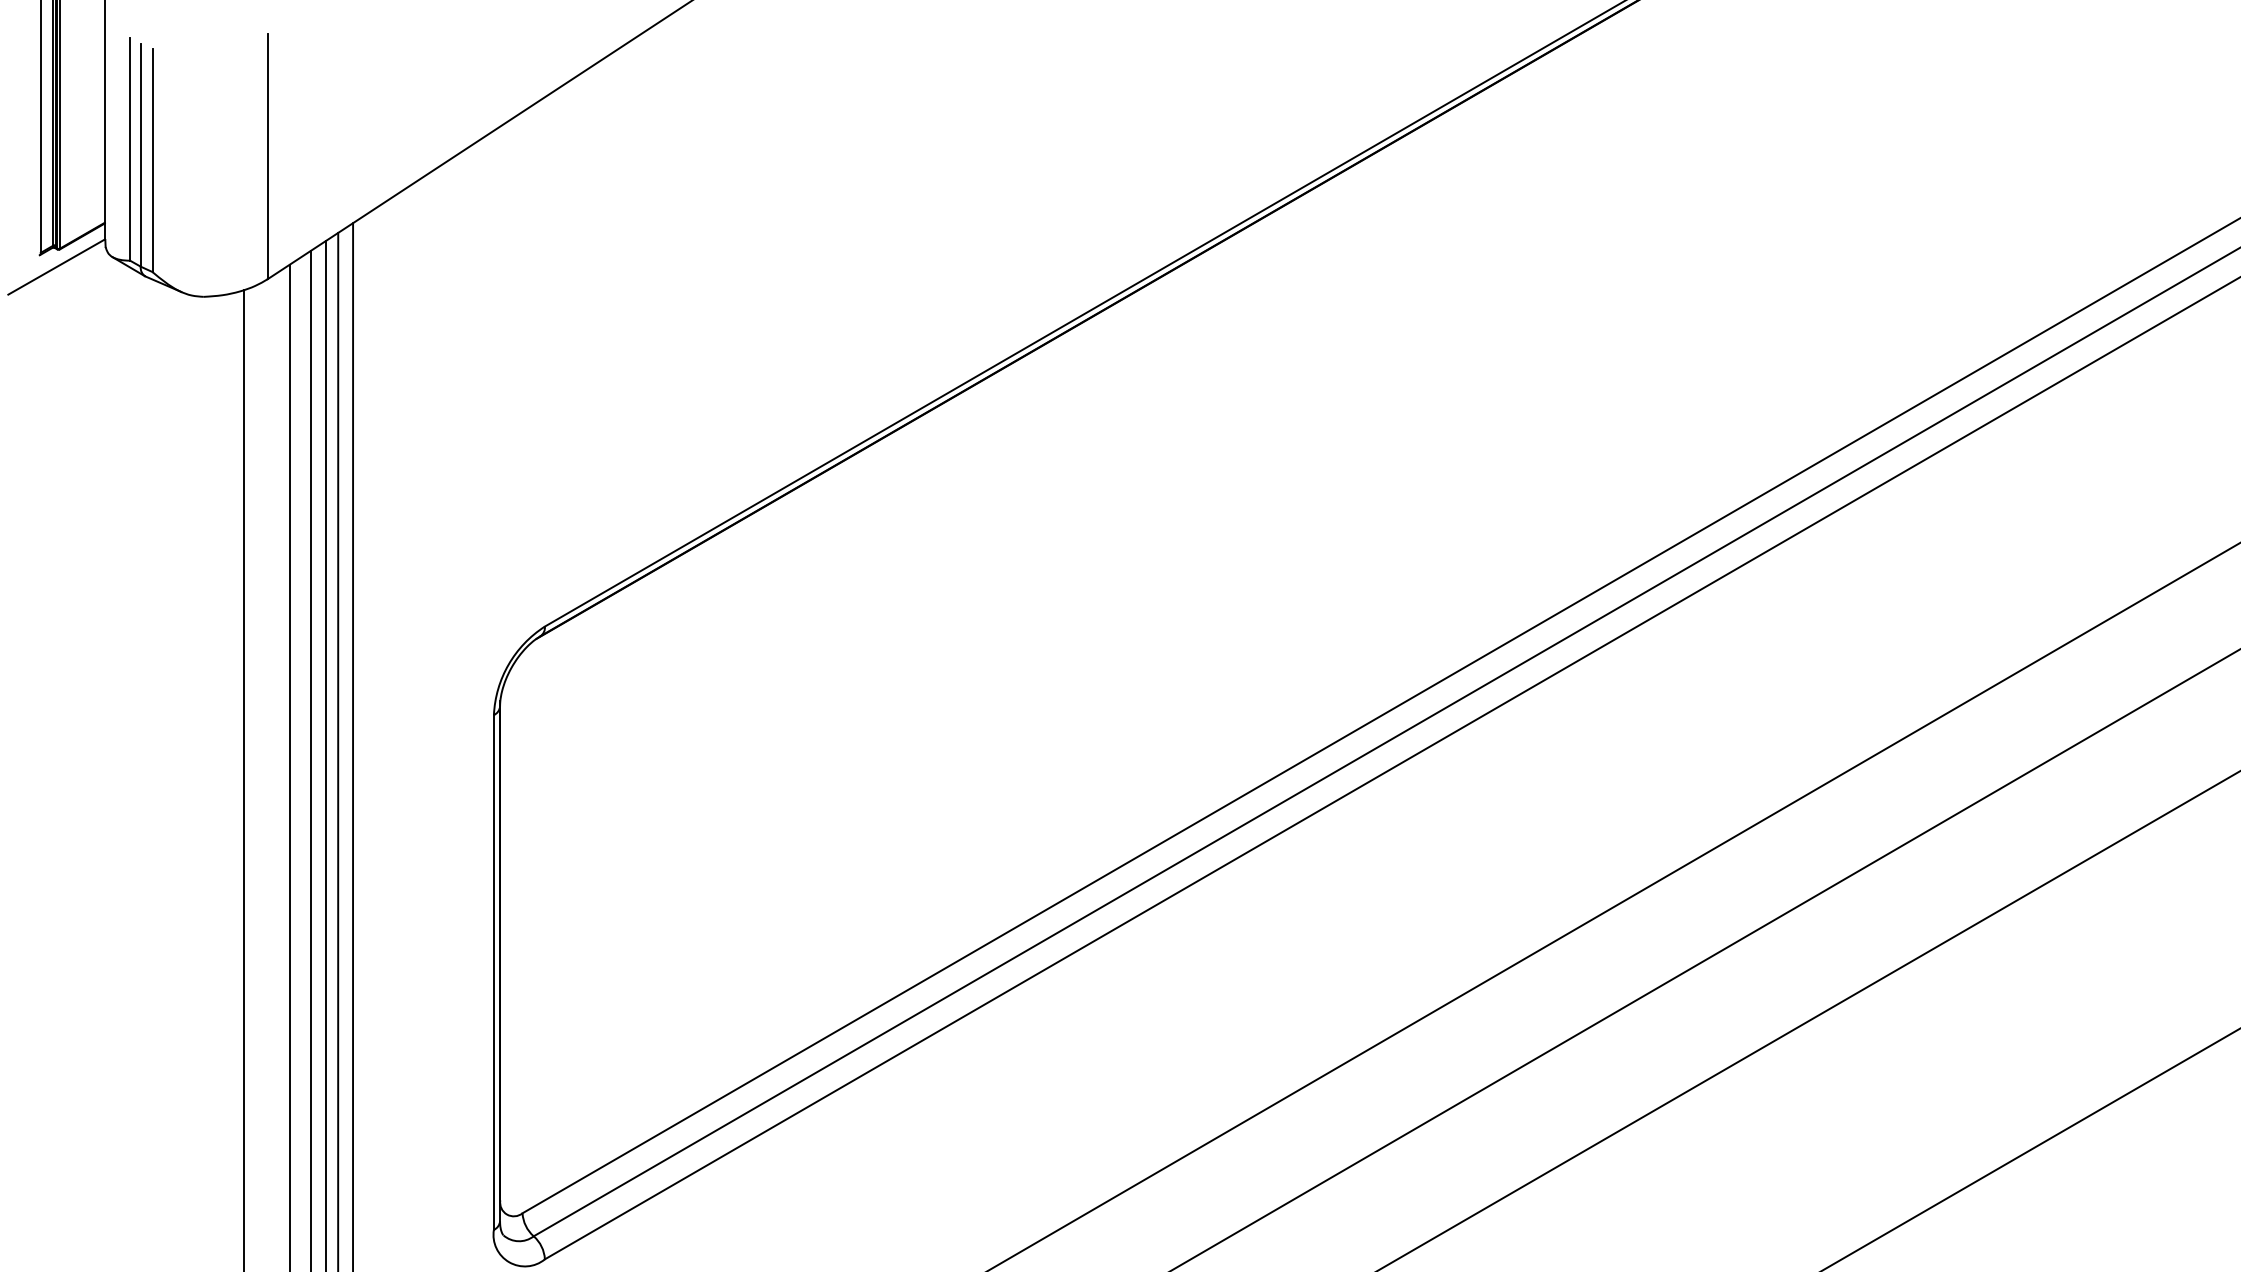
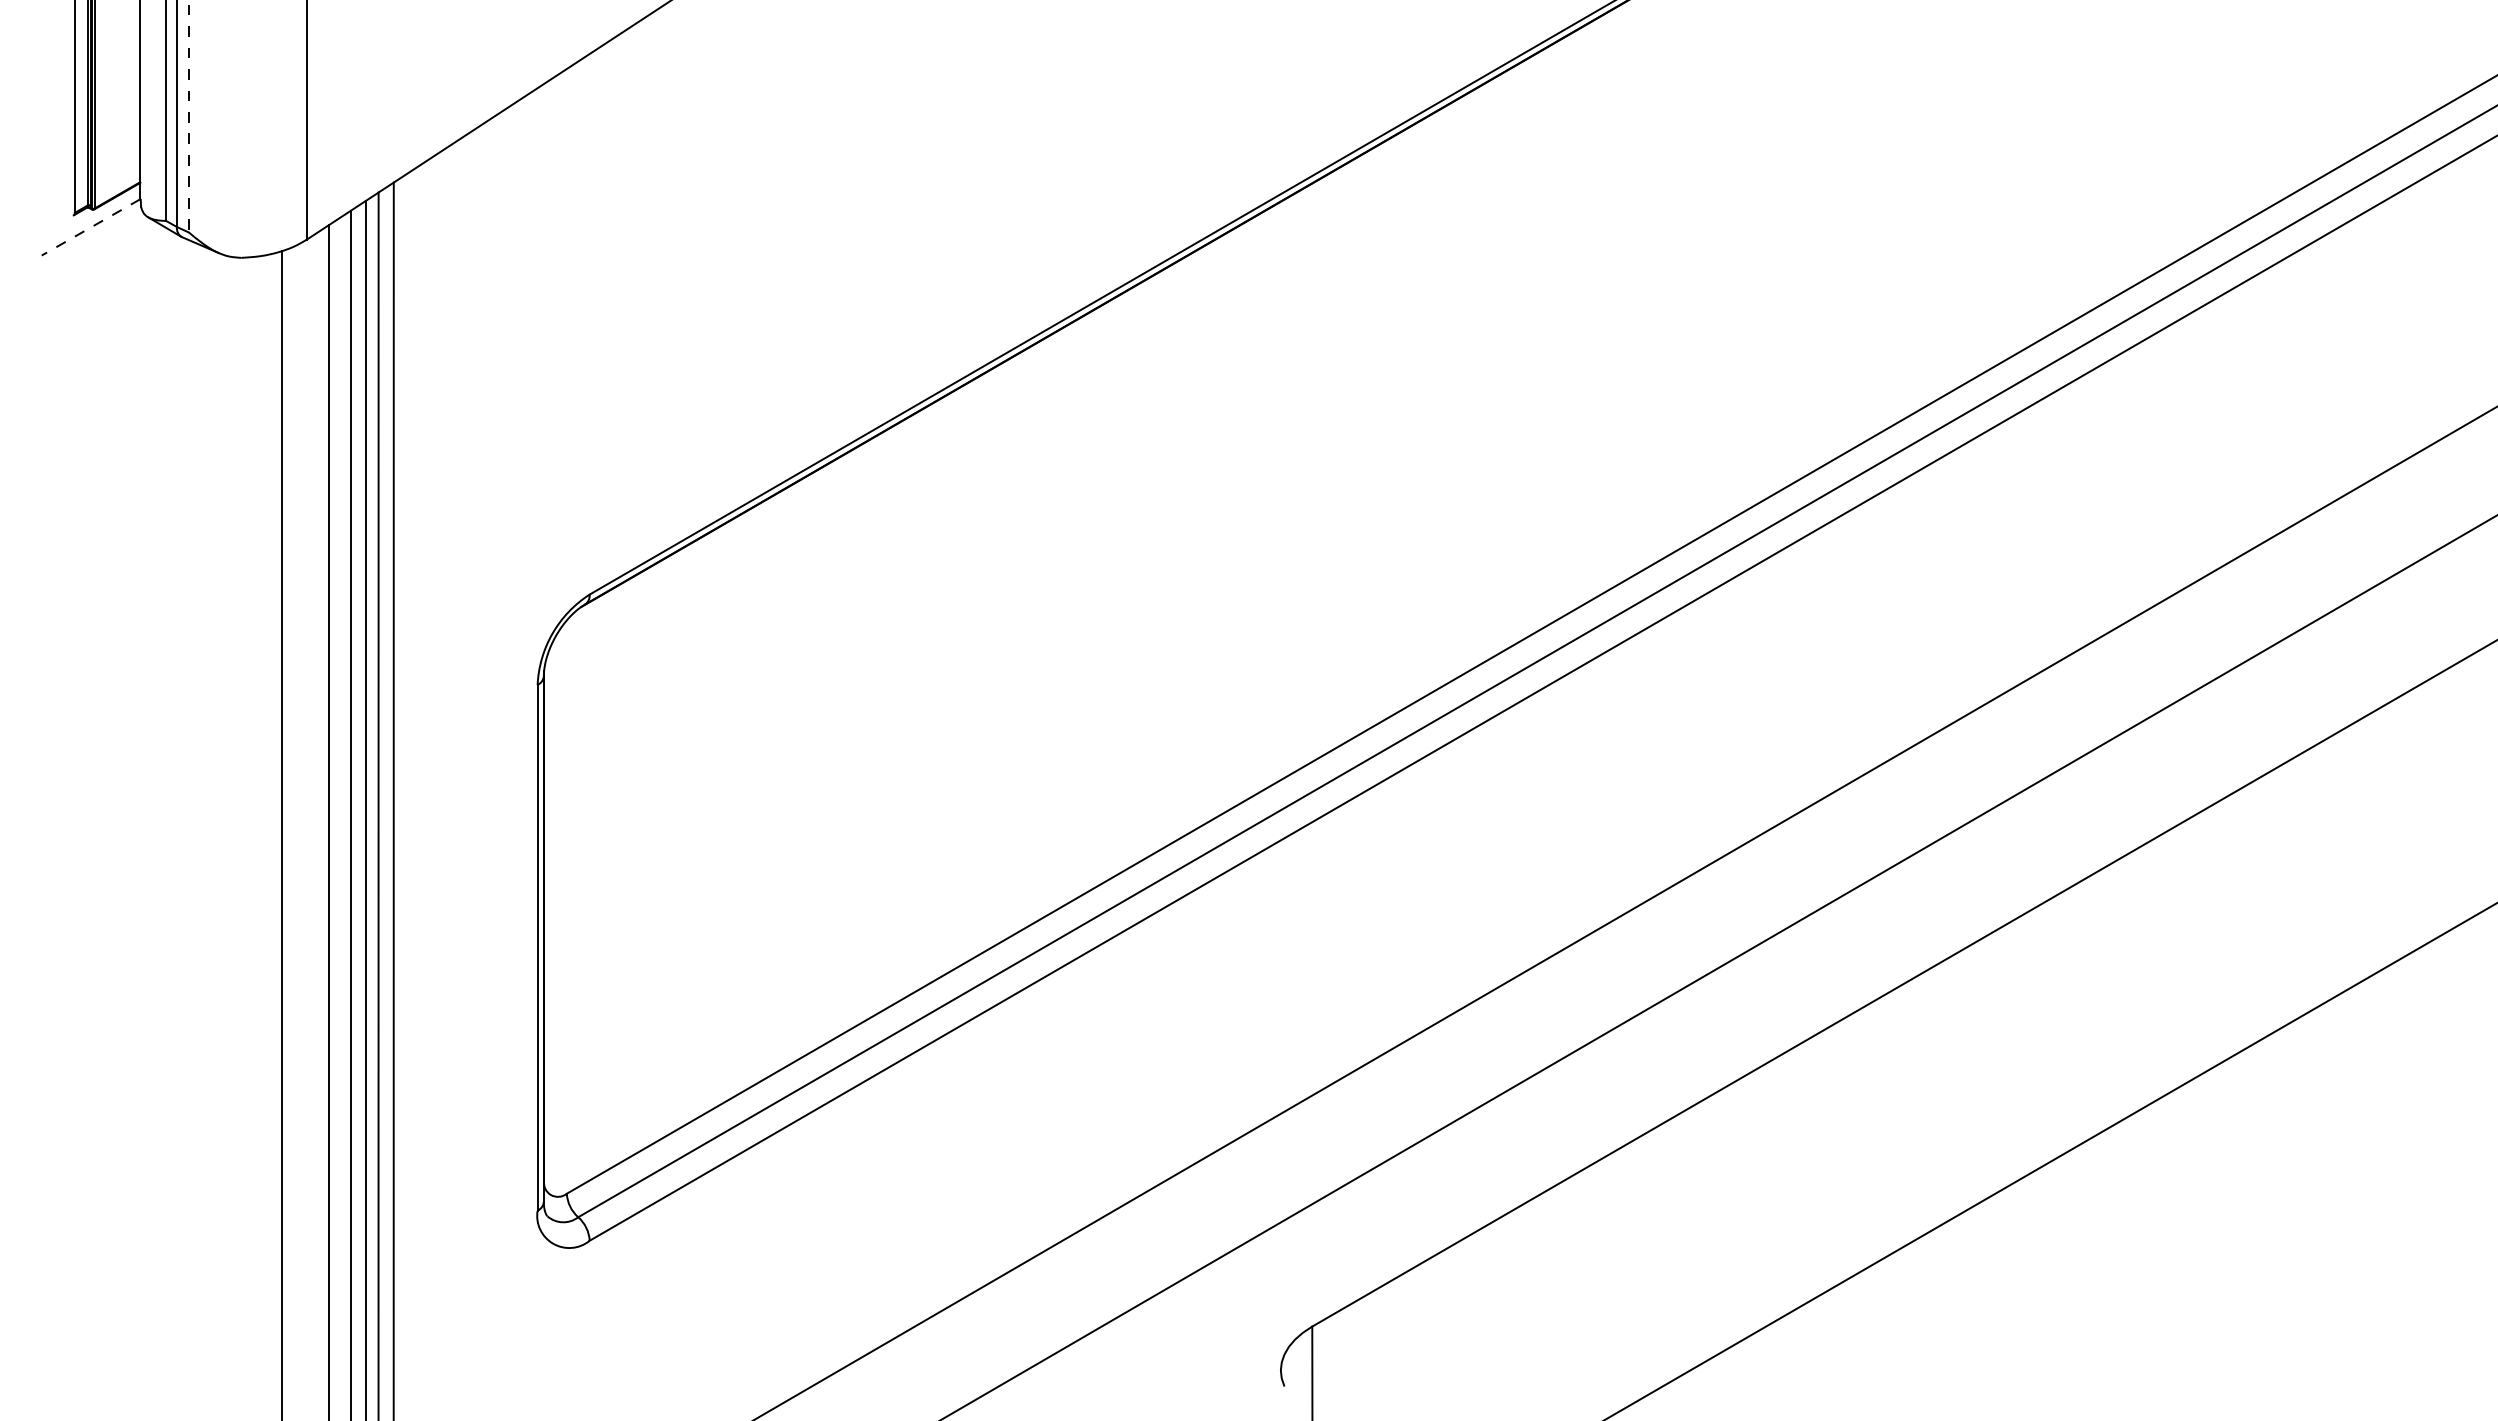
line: (152, 160) -> (188, 118), solid -> dashed
line: (56, 267) -> (90, 227), solid -> dashed

